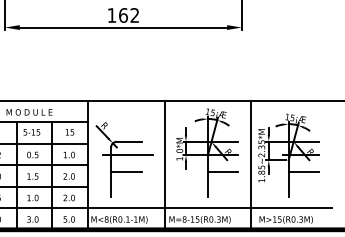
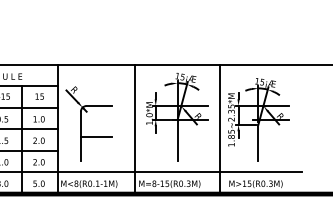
line: (127, 155) -> (97, 119), removed
line: (222, 172) -> (192, 136), removed
line: (303, 172) -> (273, 136), removed

